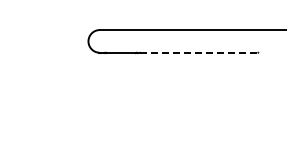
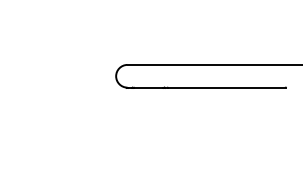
line: (199, 52) -> (227, 87), dashed -> solid

